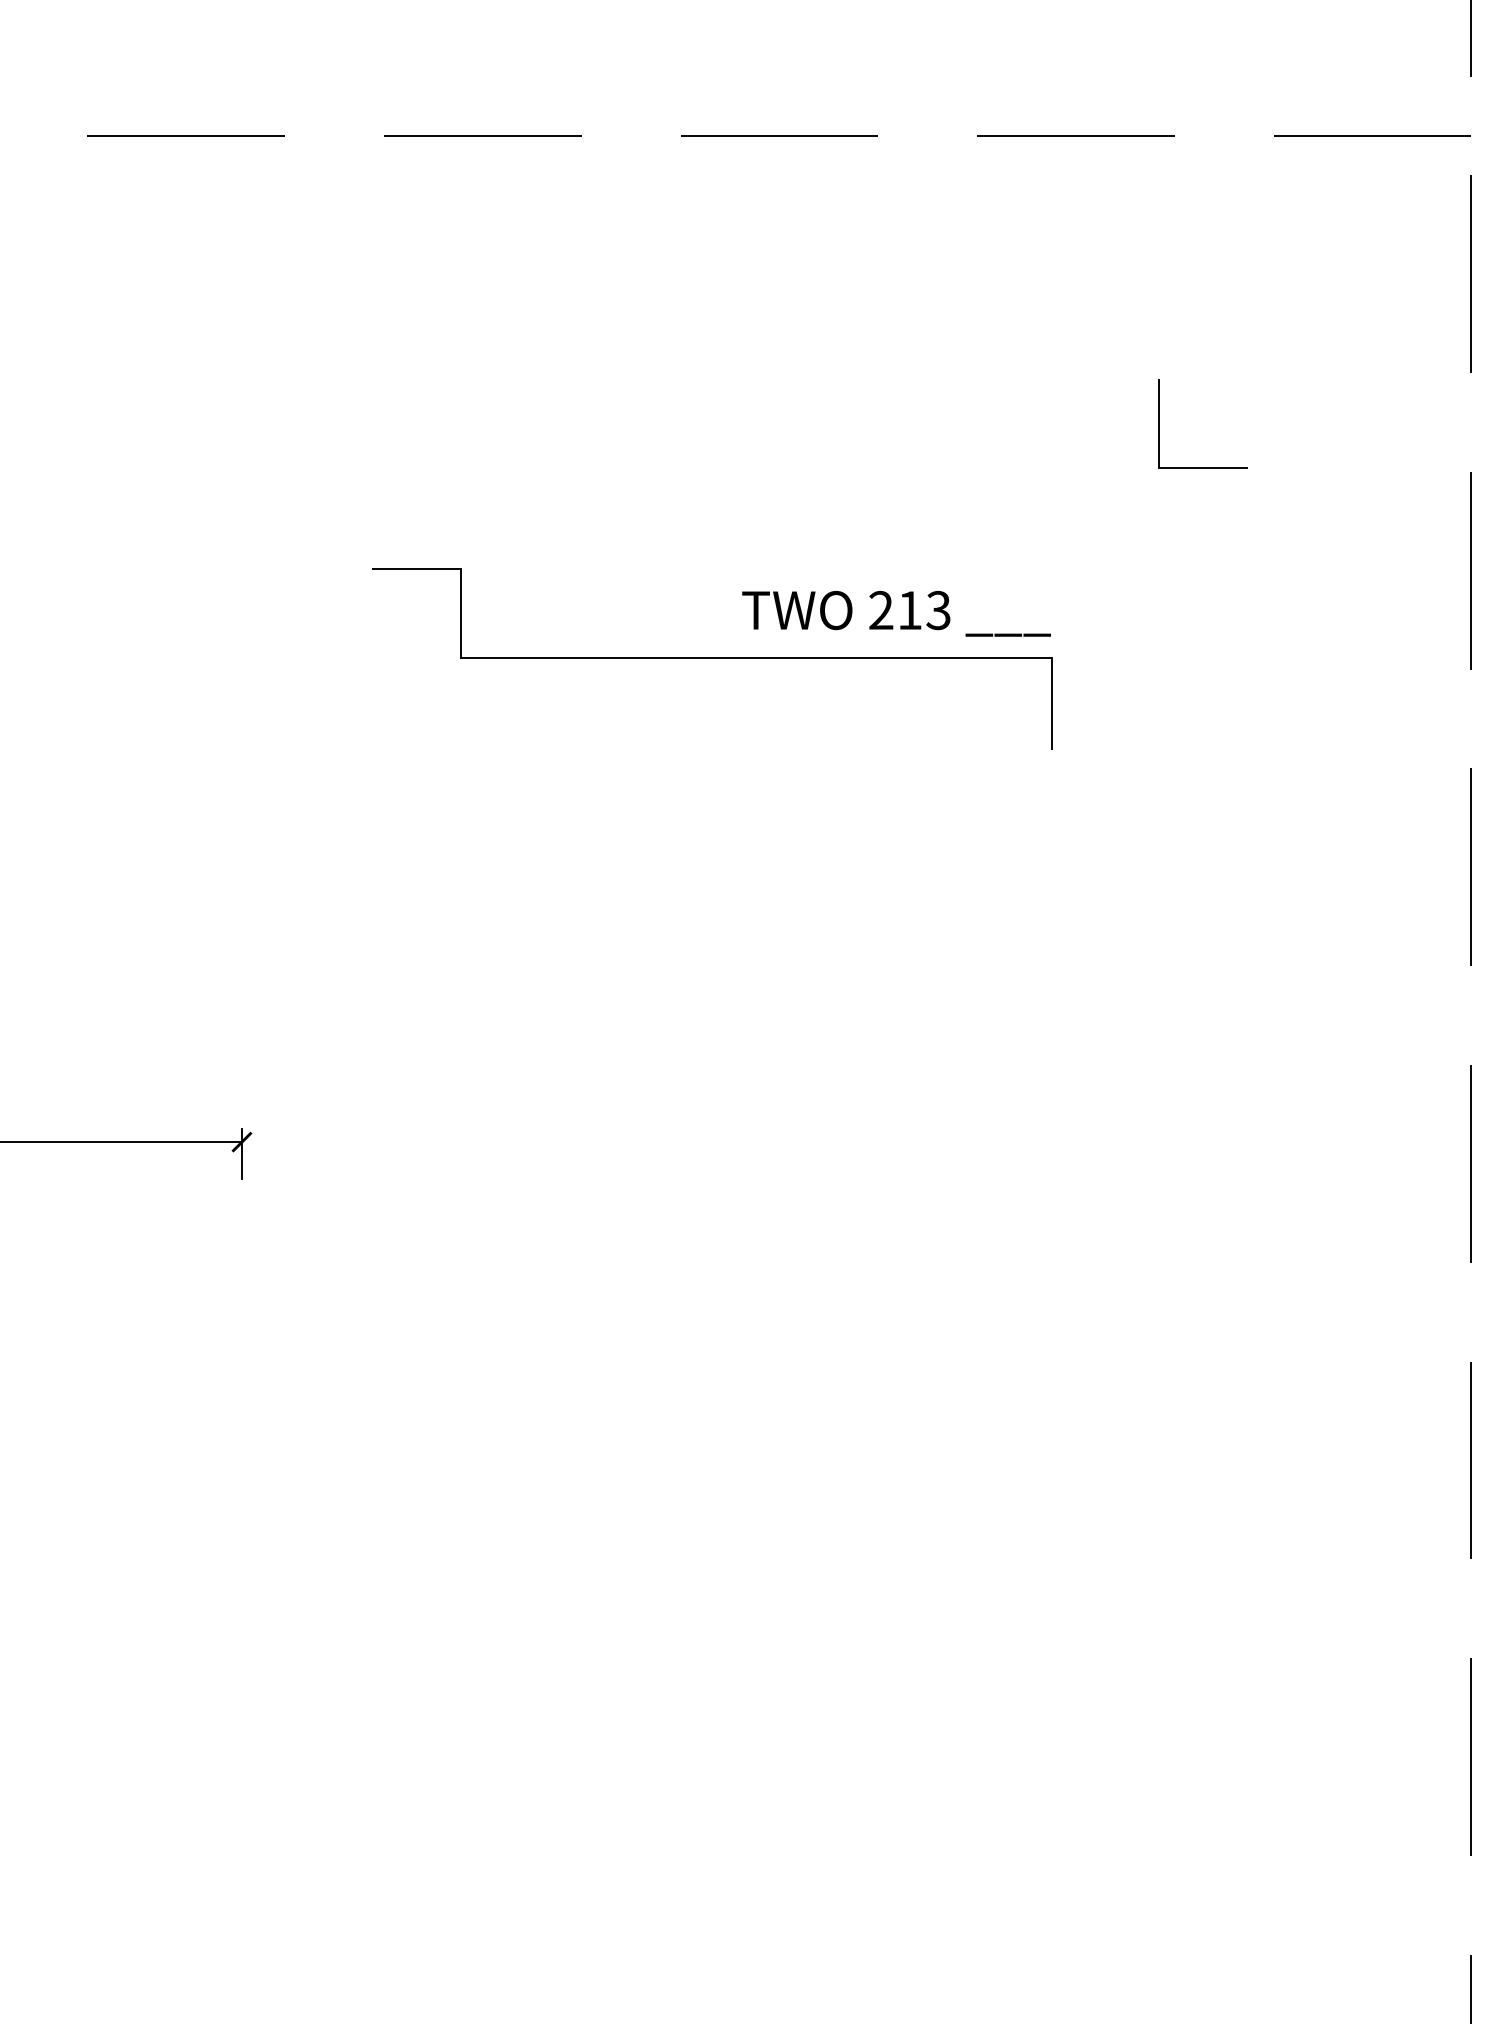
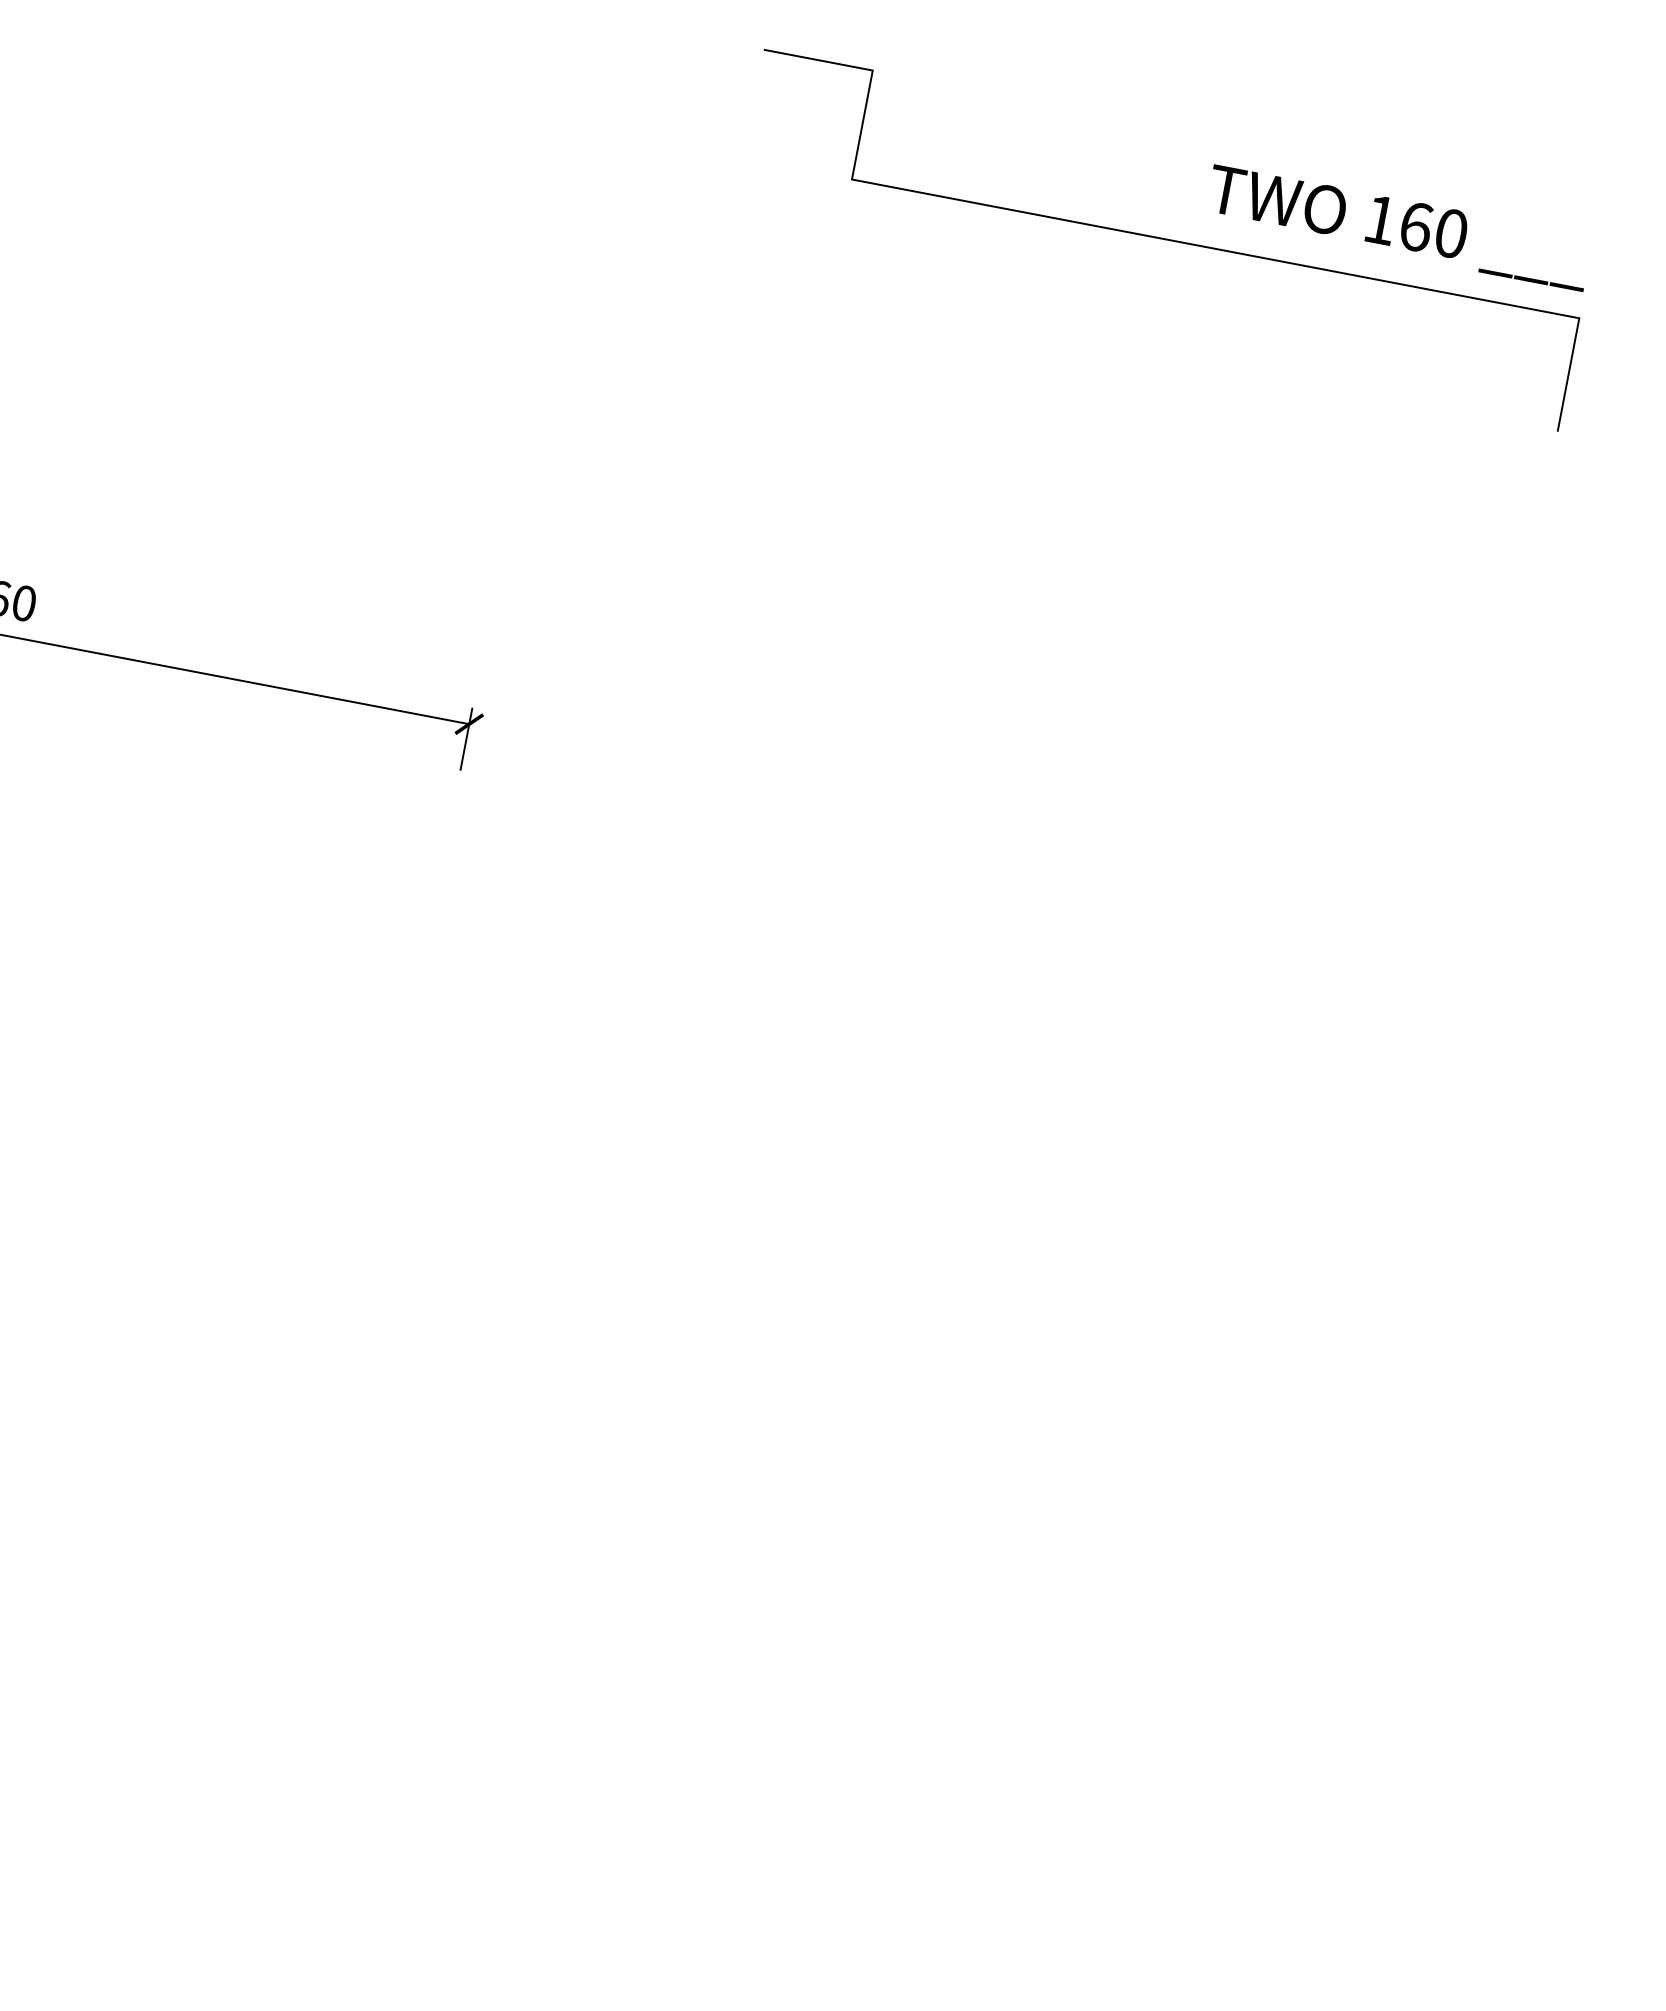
text: (909, 610) -> (1415, 226), 213 -> 160

